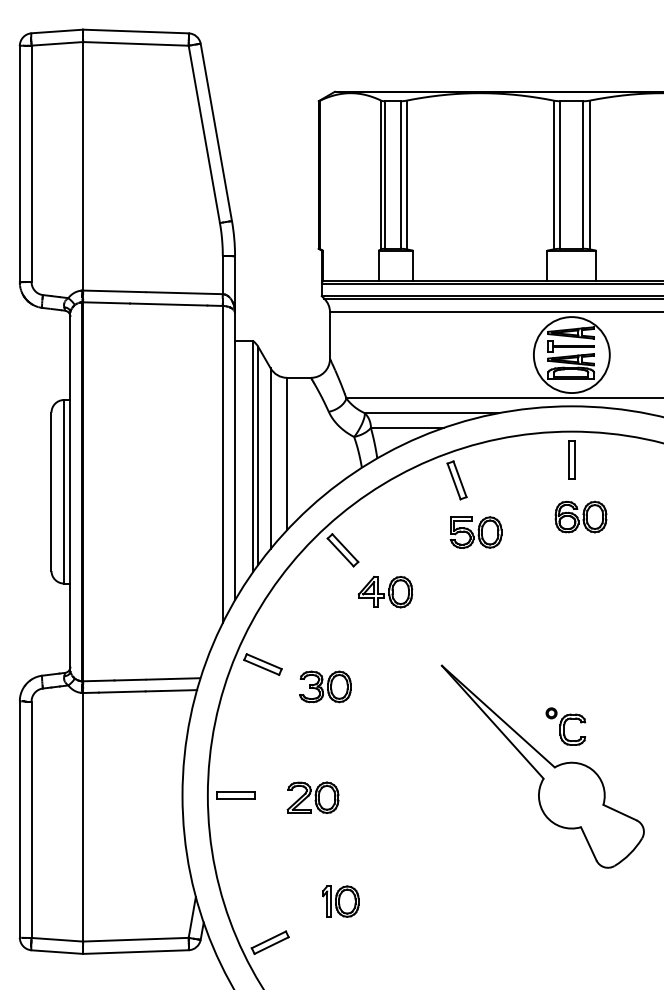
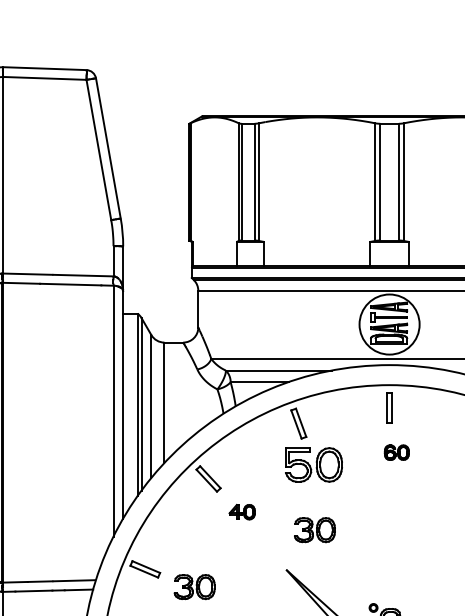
part: (580, 516) -> (396, 452), size x0.6
part: (475, 532) -> (313, 464), size x1.4
part: (385, 592) -> (242, 512), size x0.6
part: (477, 614) -> (314, 529), added

